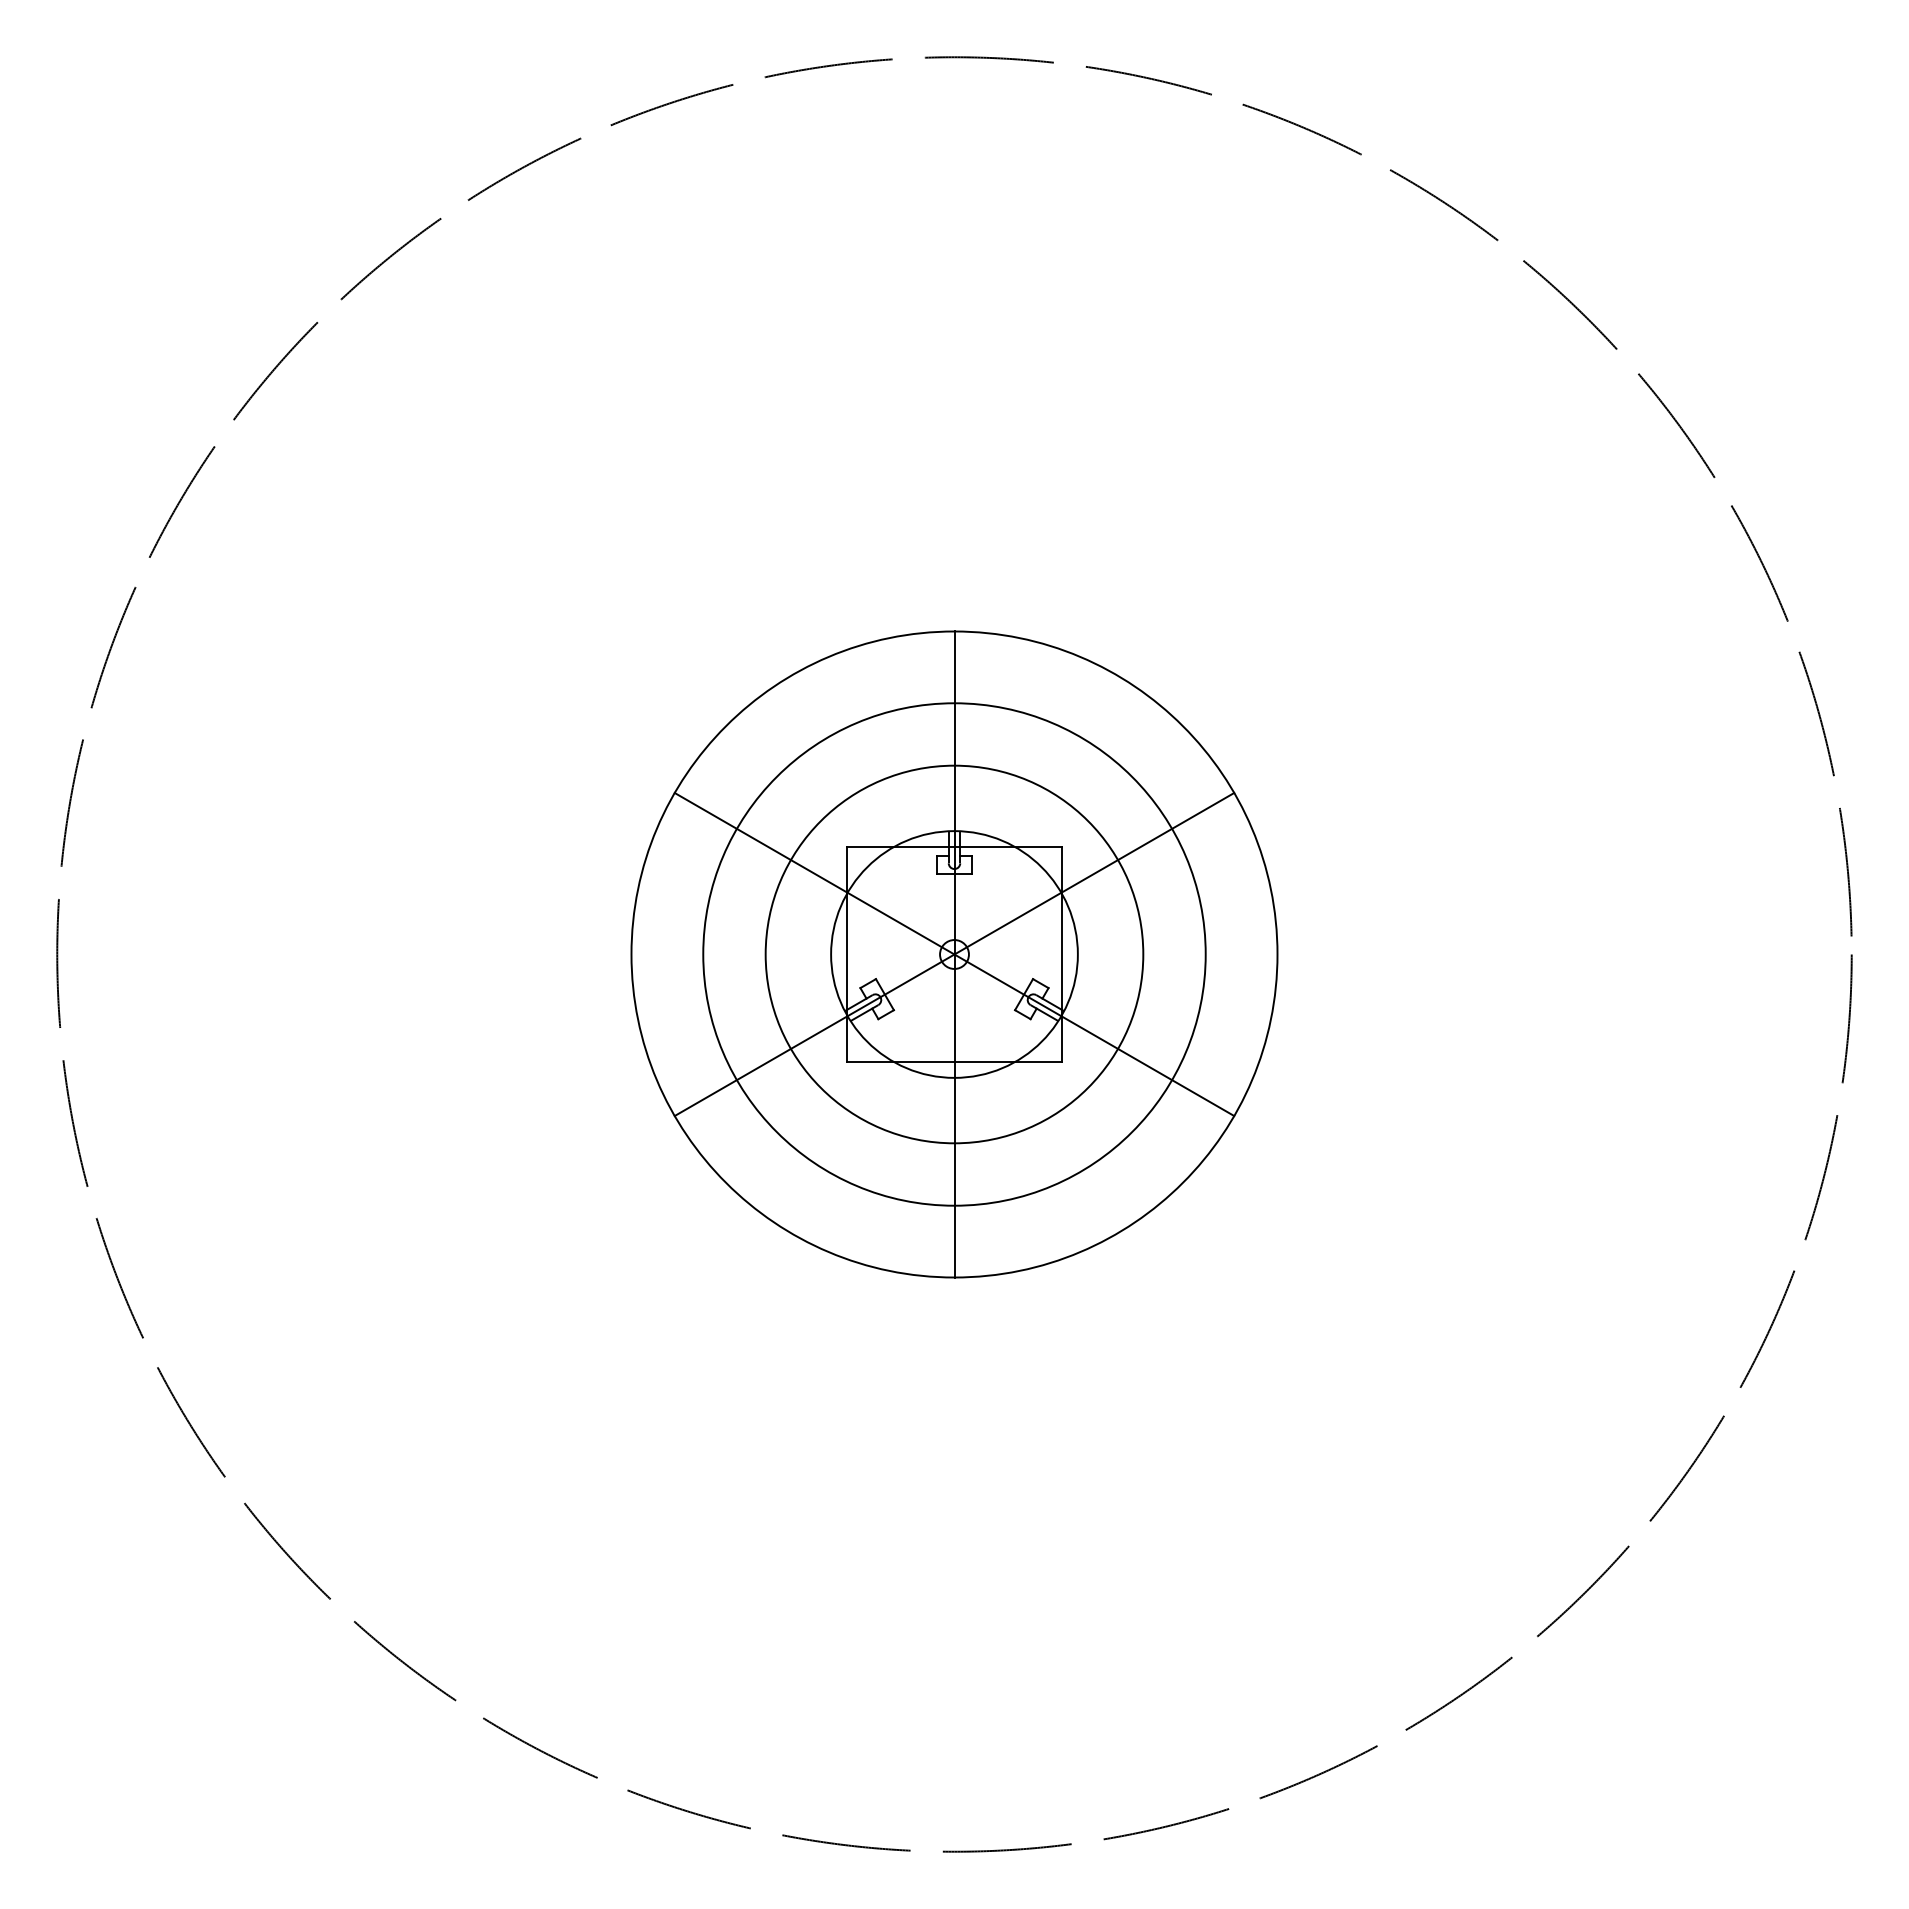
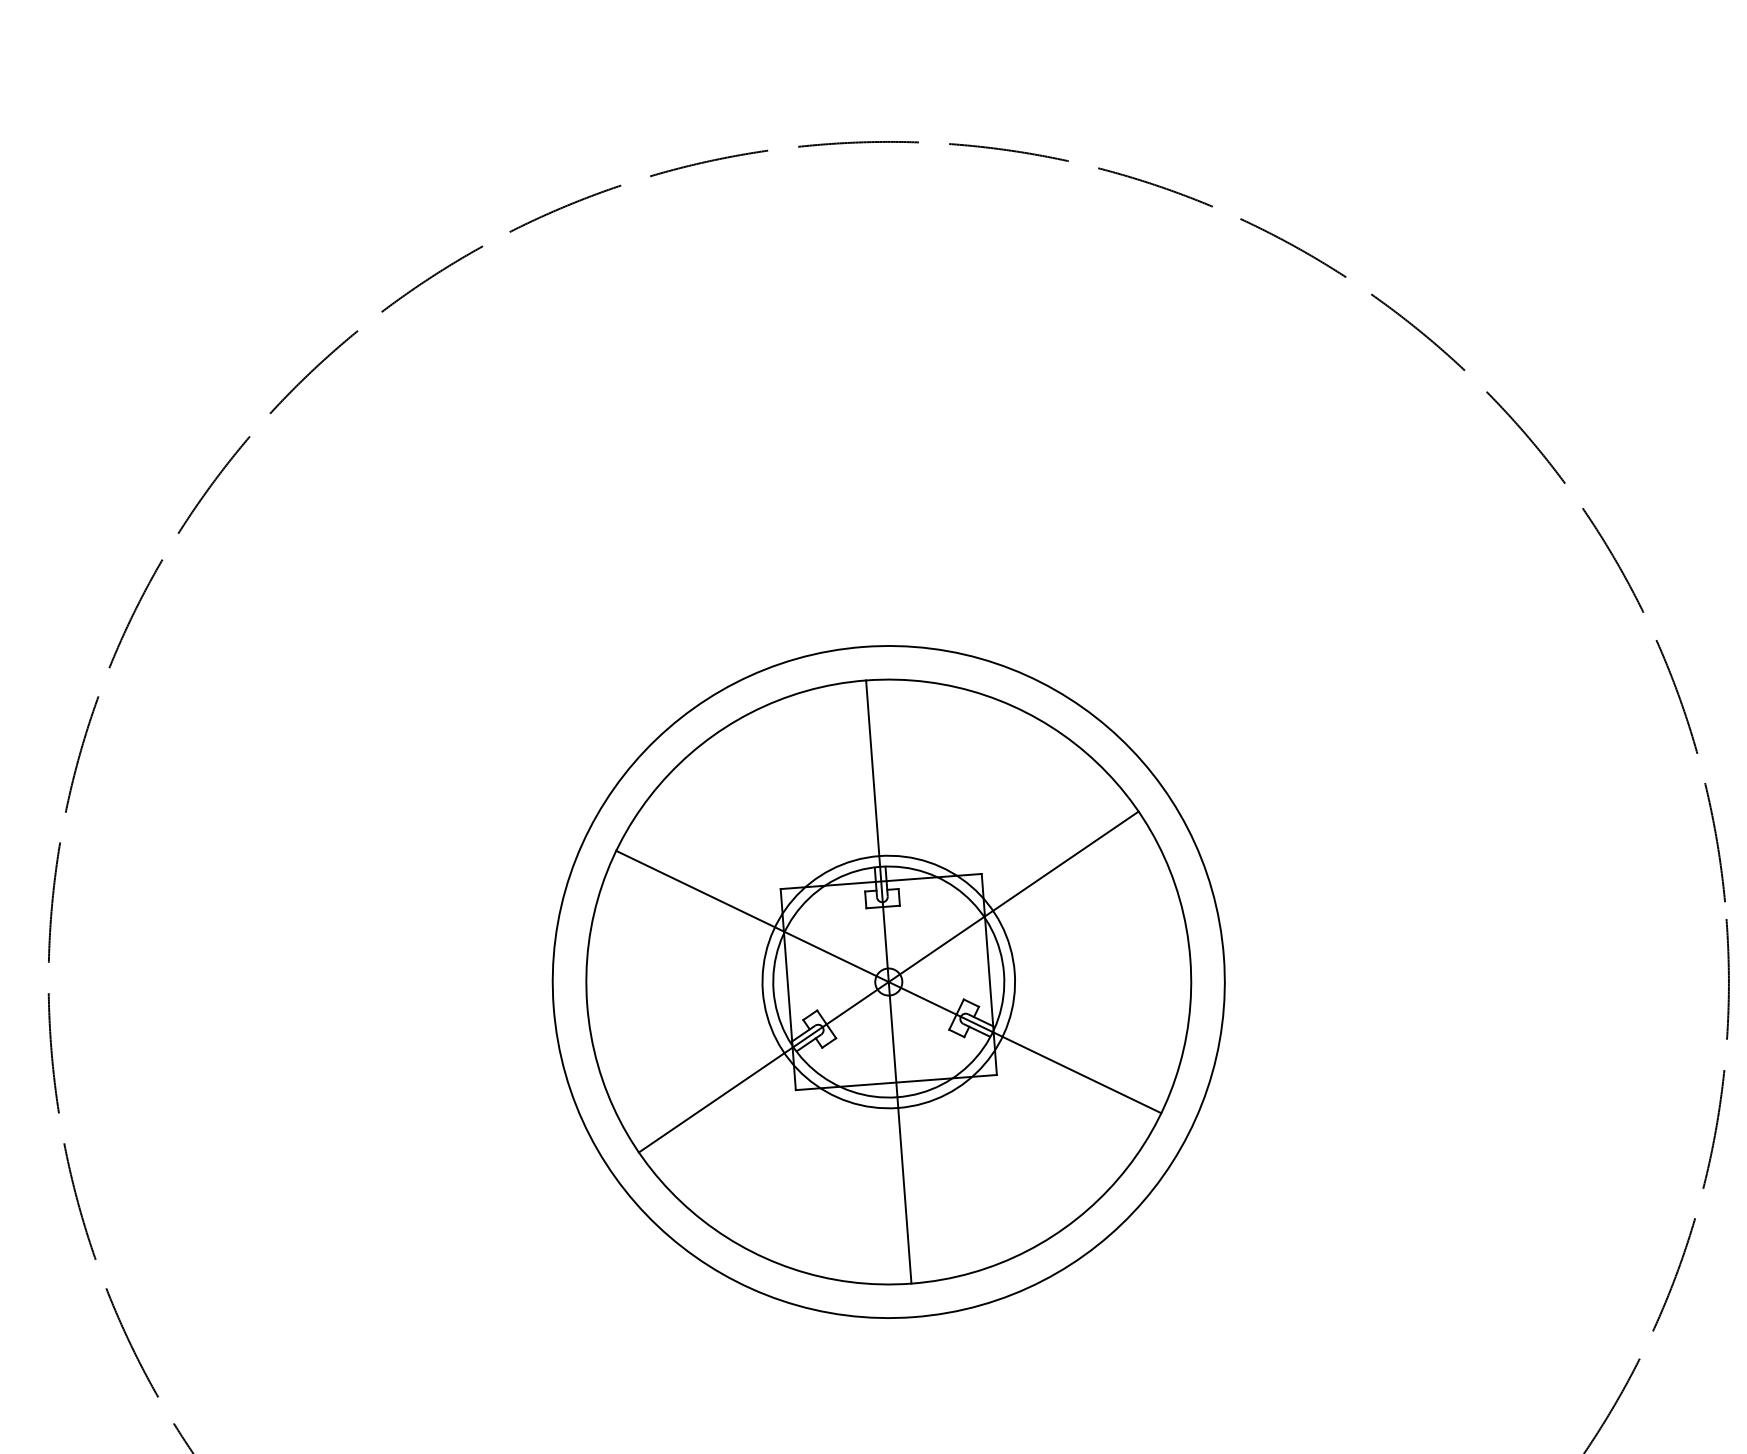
circle: (954, 954) -> (888, 982), size x0.71
circle: (954, 954) -> (888, 982), size x1.43

